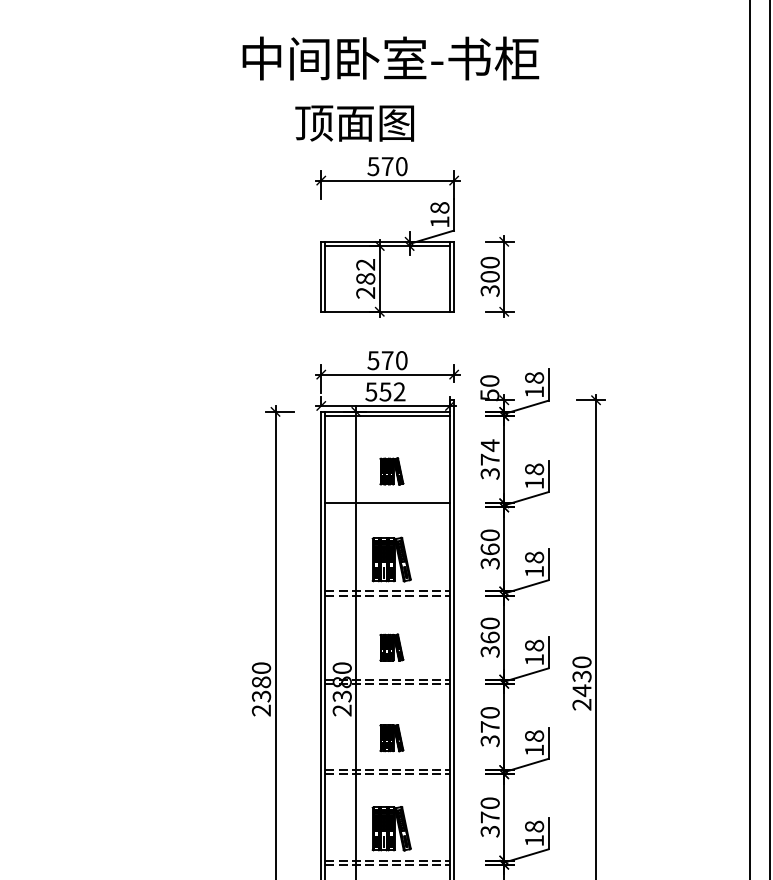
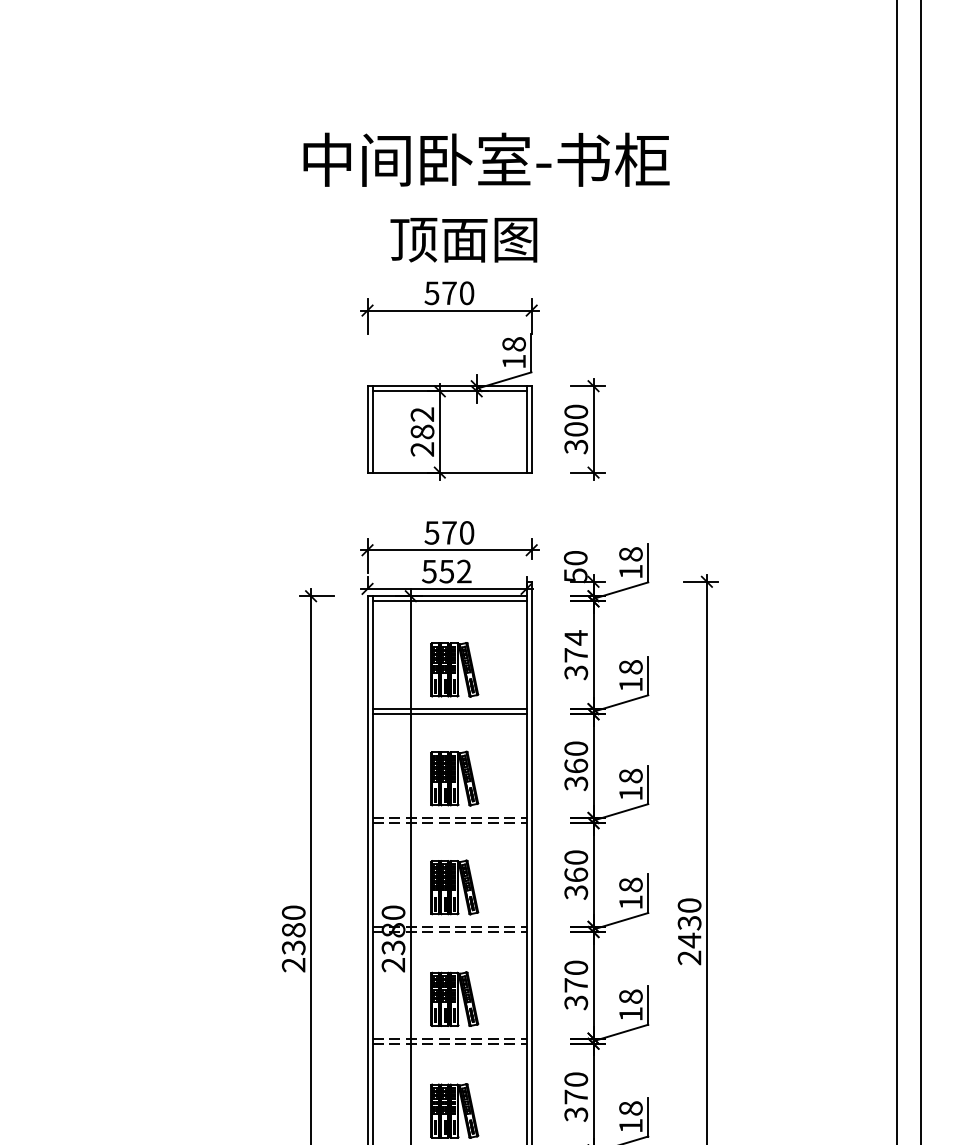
text: (390, 58) -> (486, 159), moved
text: (354, 123) -> (463, 240), moved
part: (391, 471) -> (454, 669), size x1.67
line: (387, 507) -> (449, 714), added
part: (391, 647) -> (454, 887), size x1.67
part: (391, 737) -> (454, 998), size x1.67

